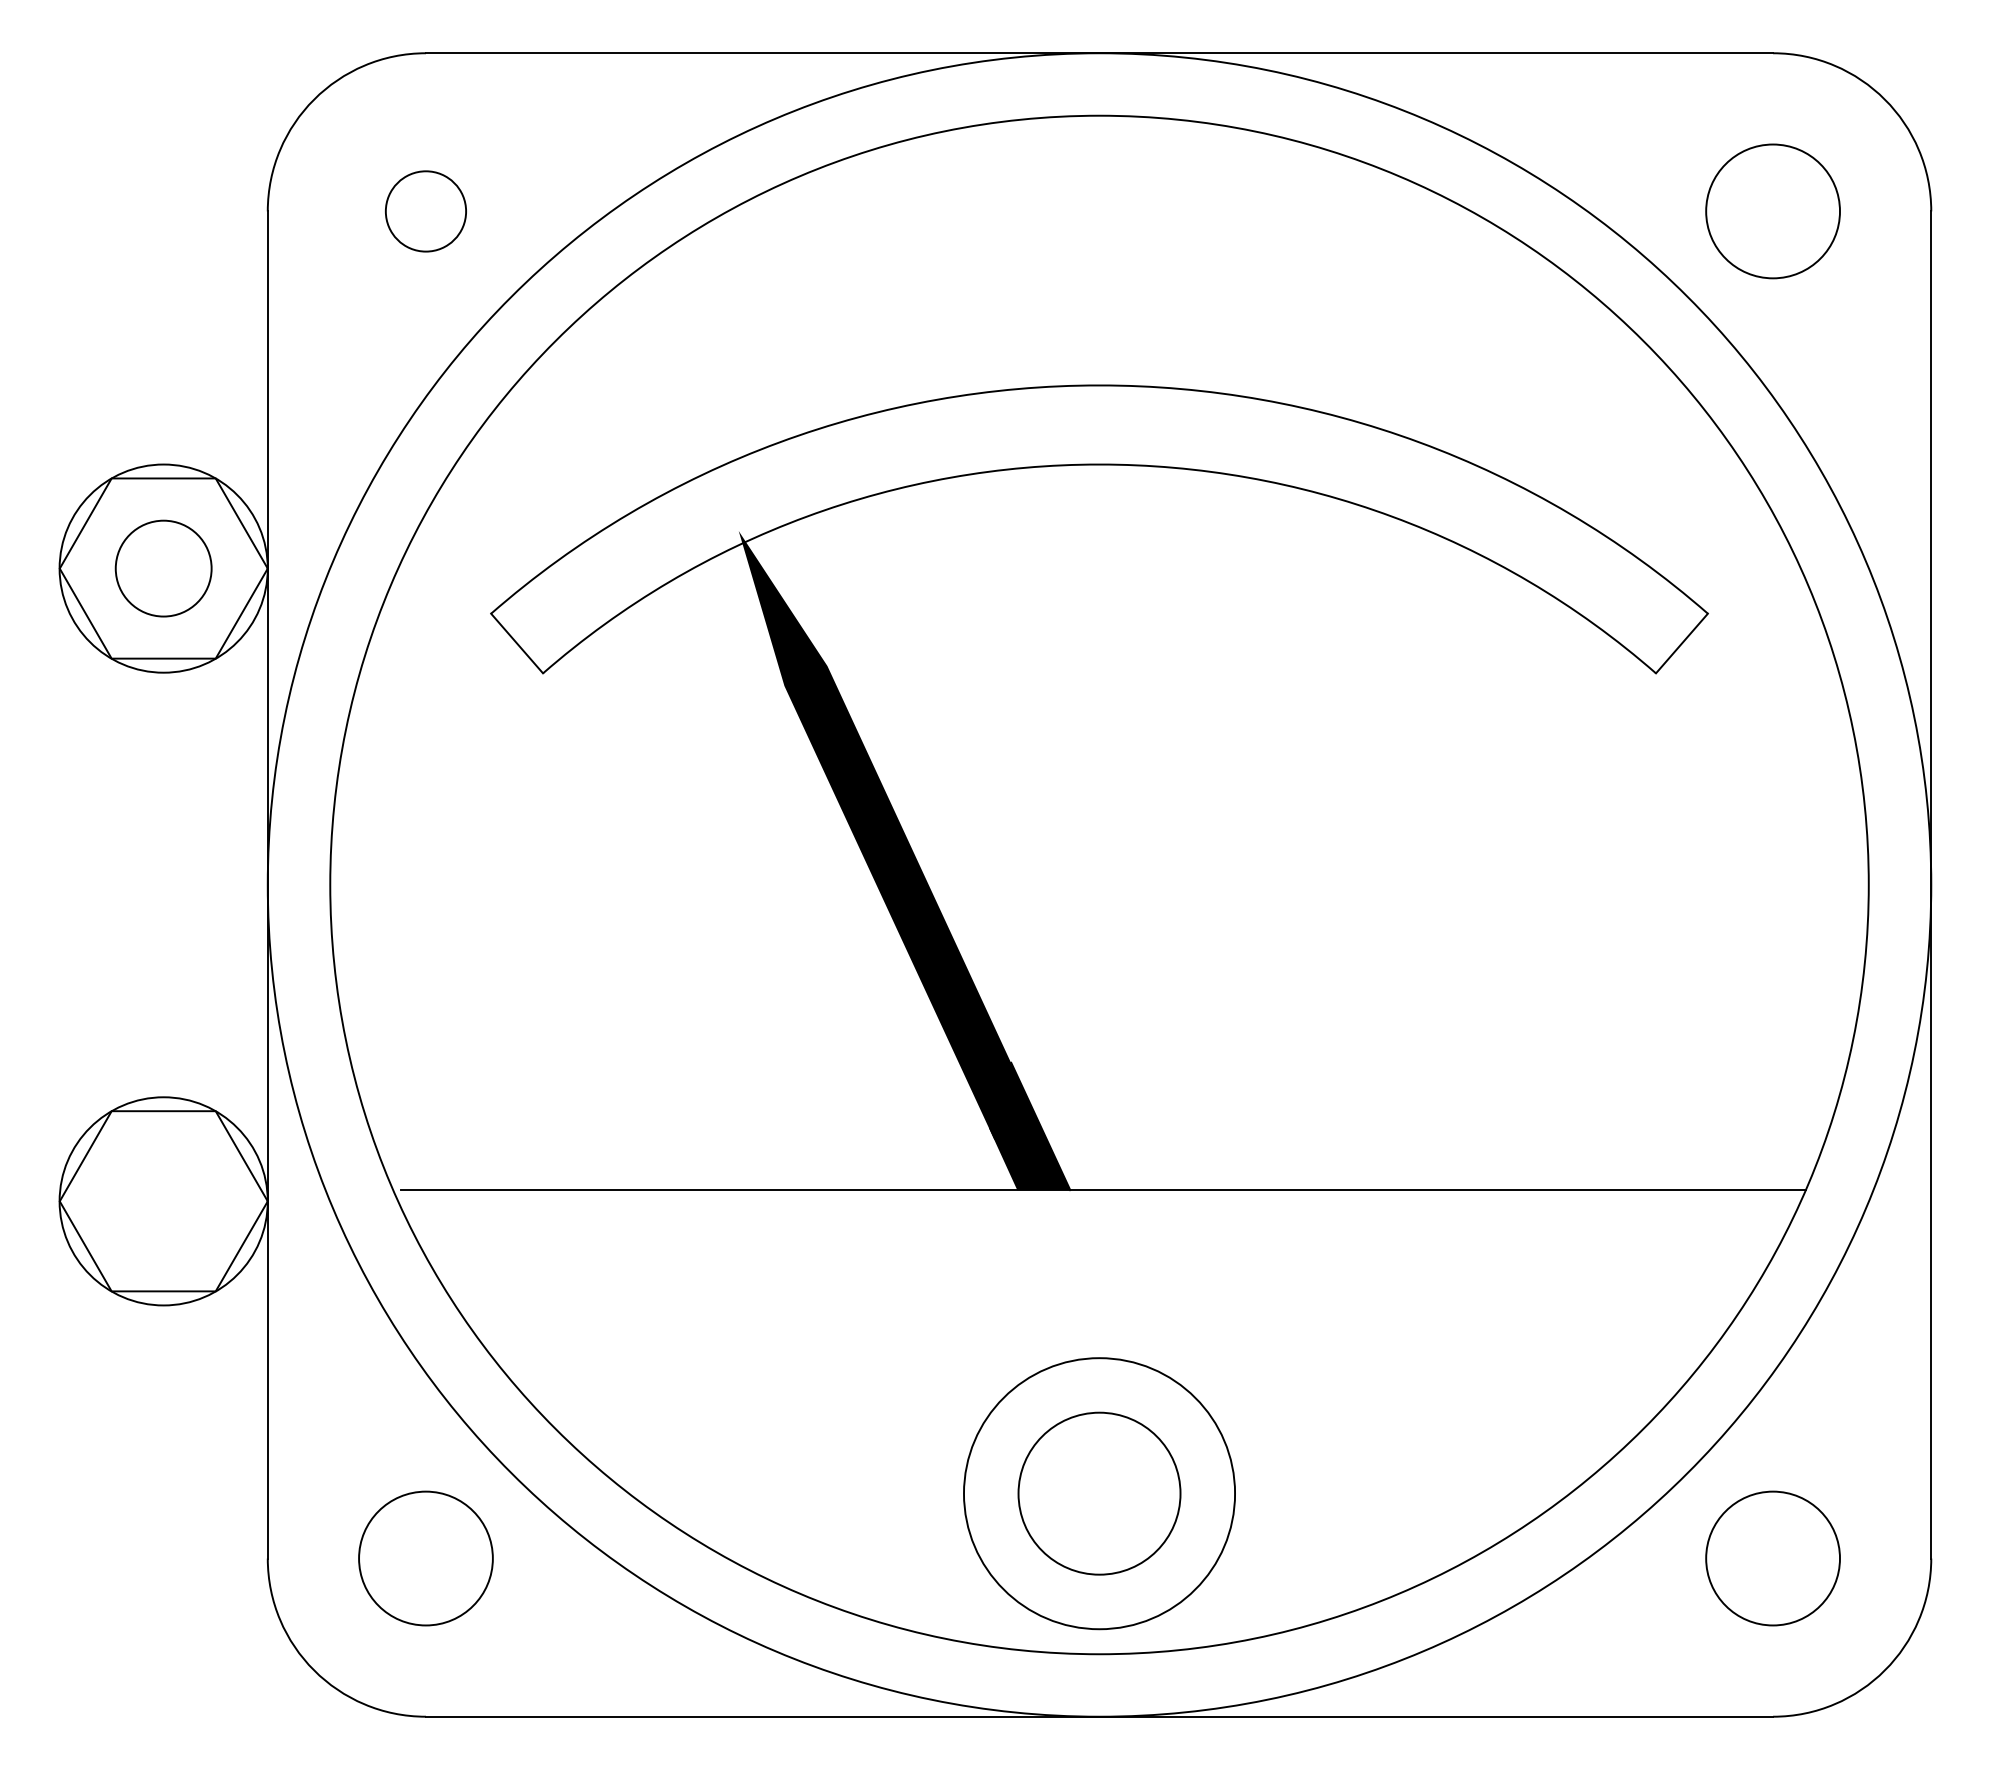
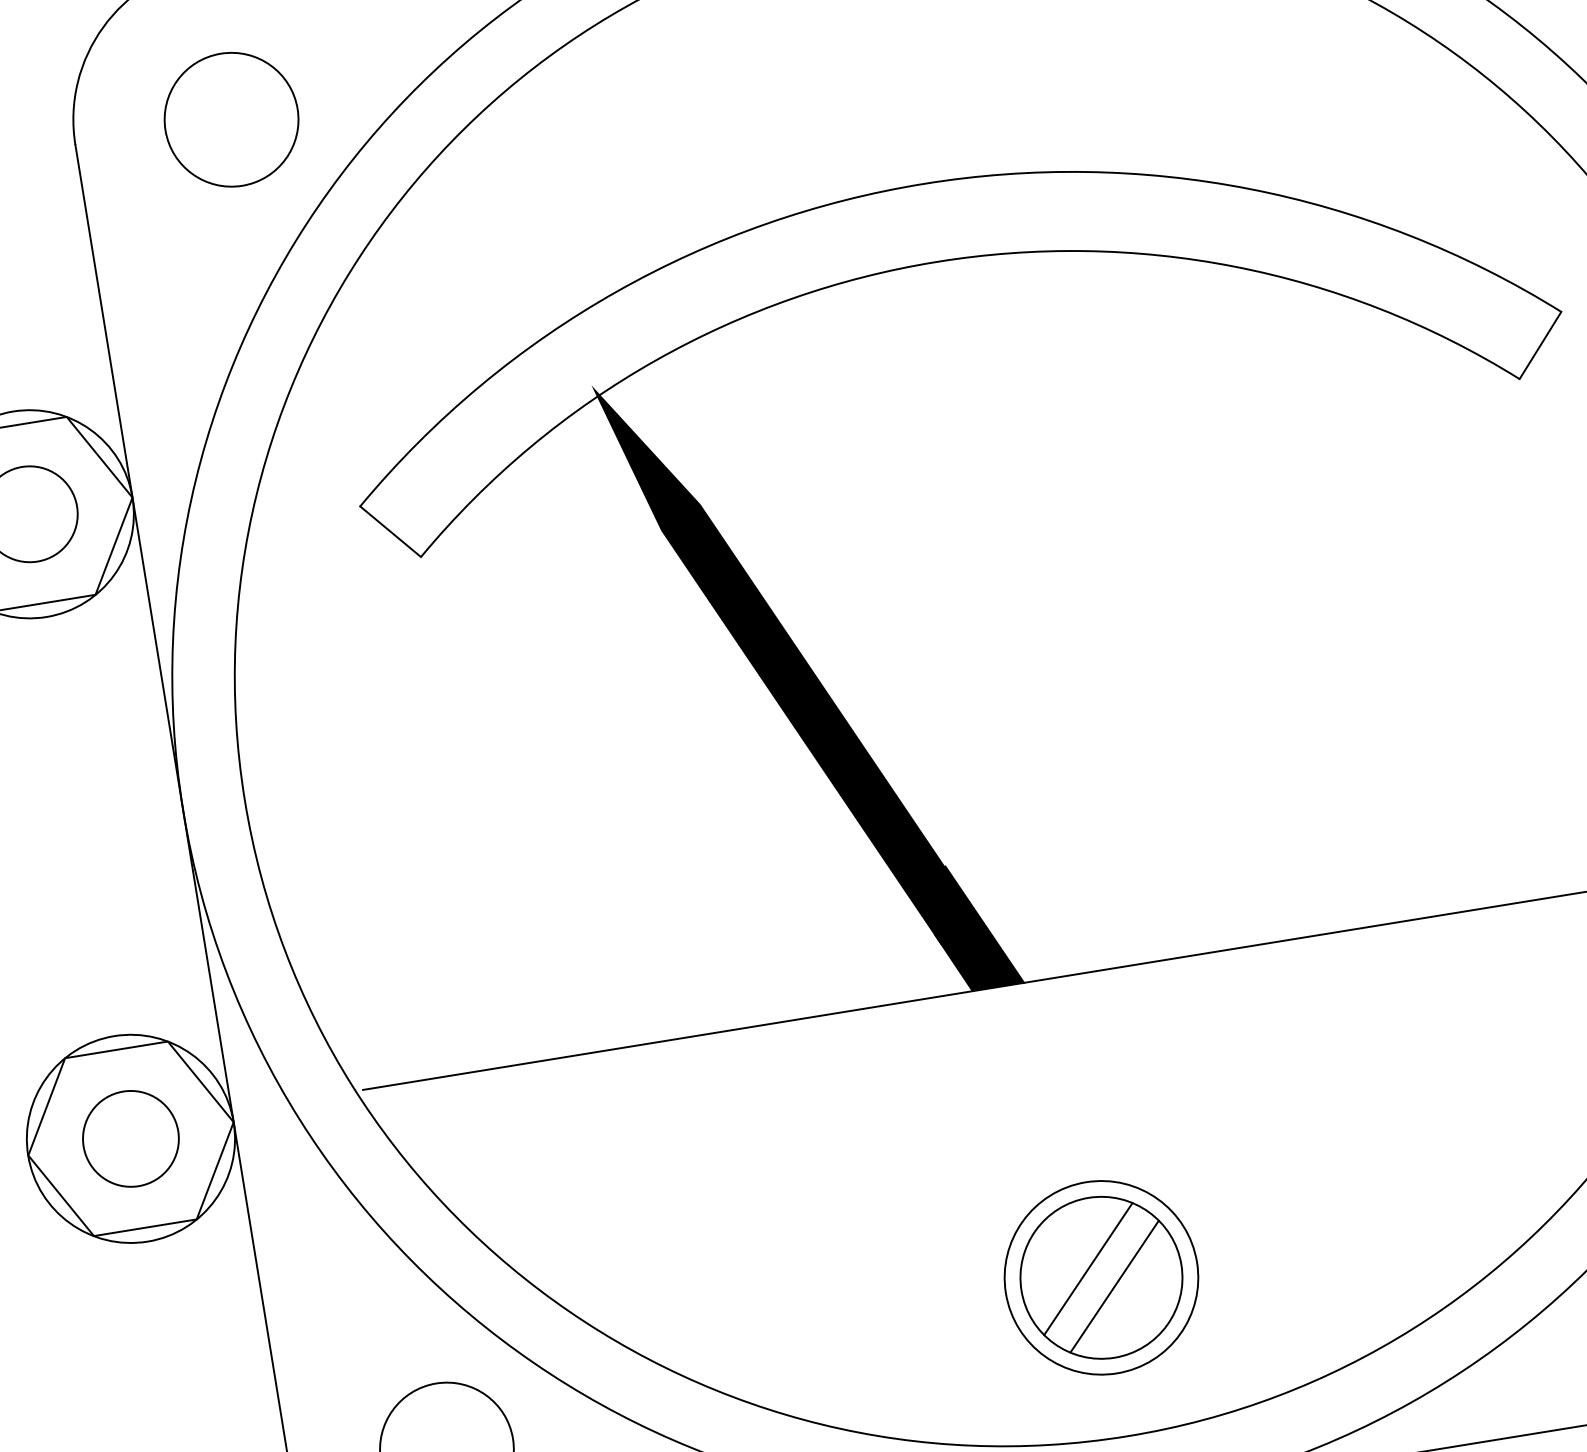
circle: (425, 211) -> (231, 119), size x1.67
circle: (163, 1201) -> (130, 1139), added
line: (1087, 1482) -> (1087, 1268), added
circle: (1099, 1493) -> (1101, 1277), size x0.71
line: (1110, 1504) -> (1114, 1286), added

